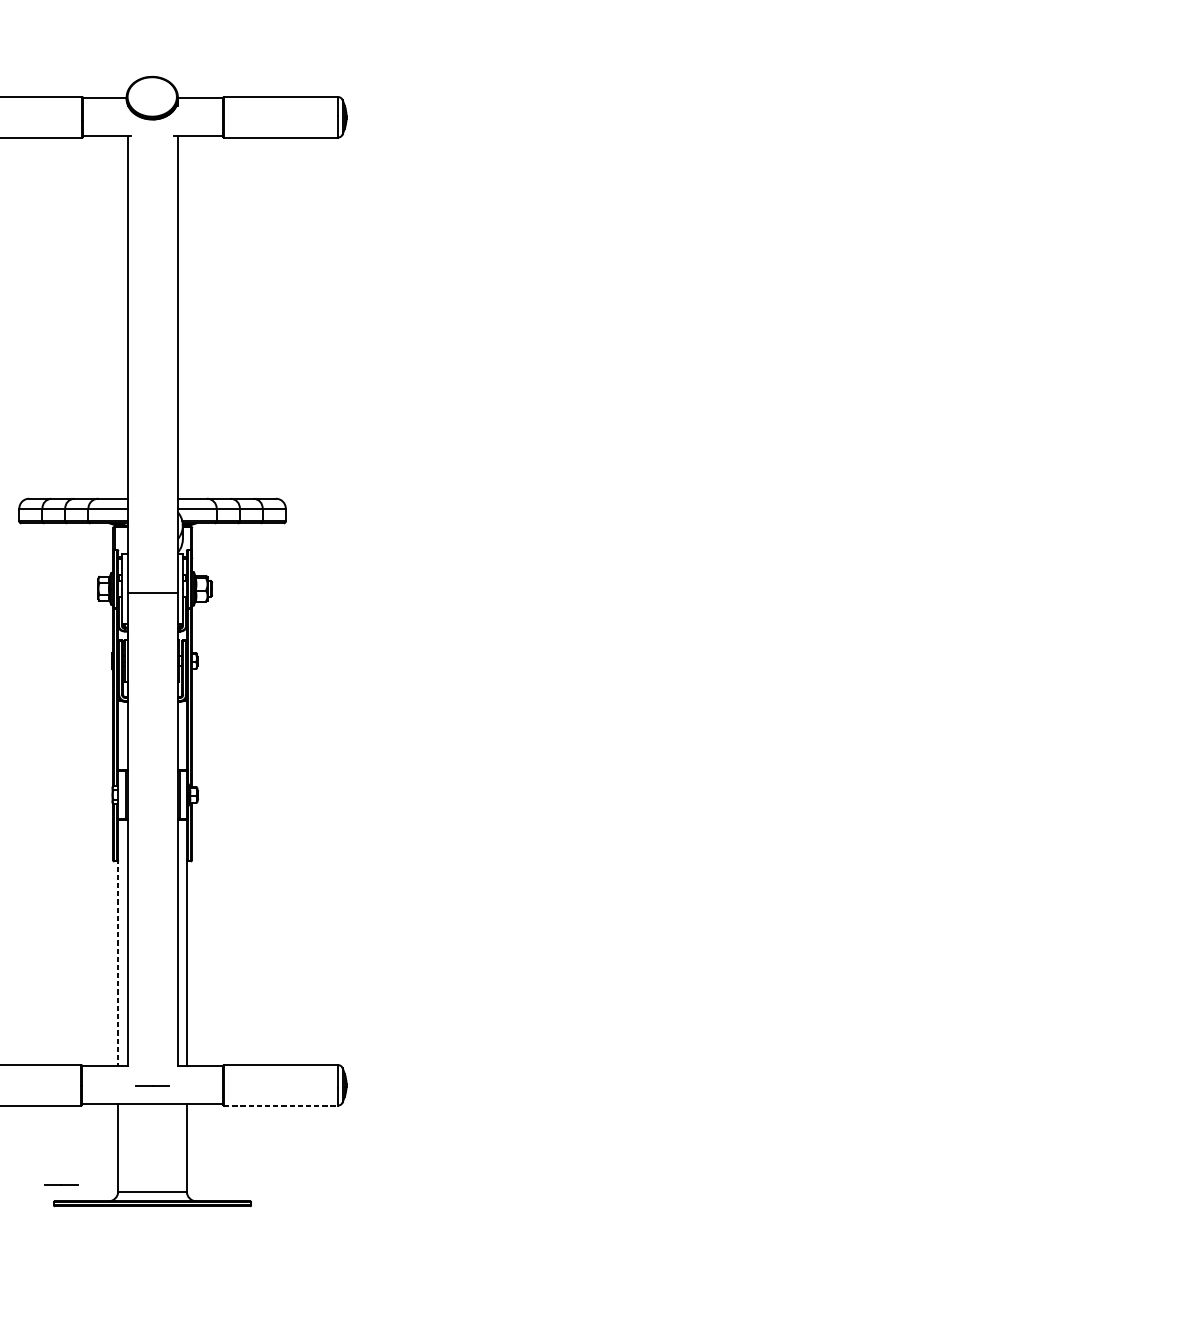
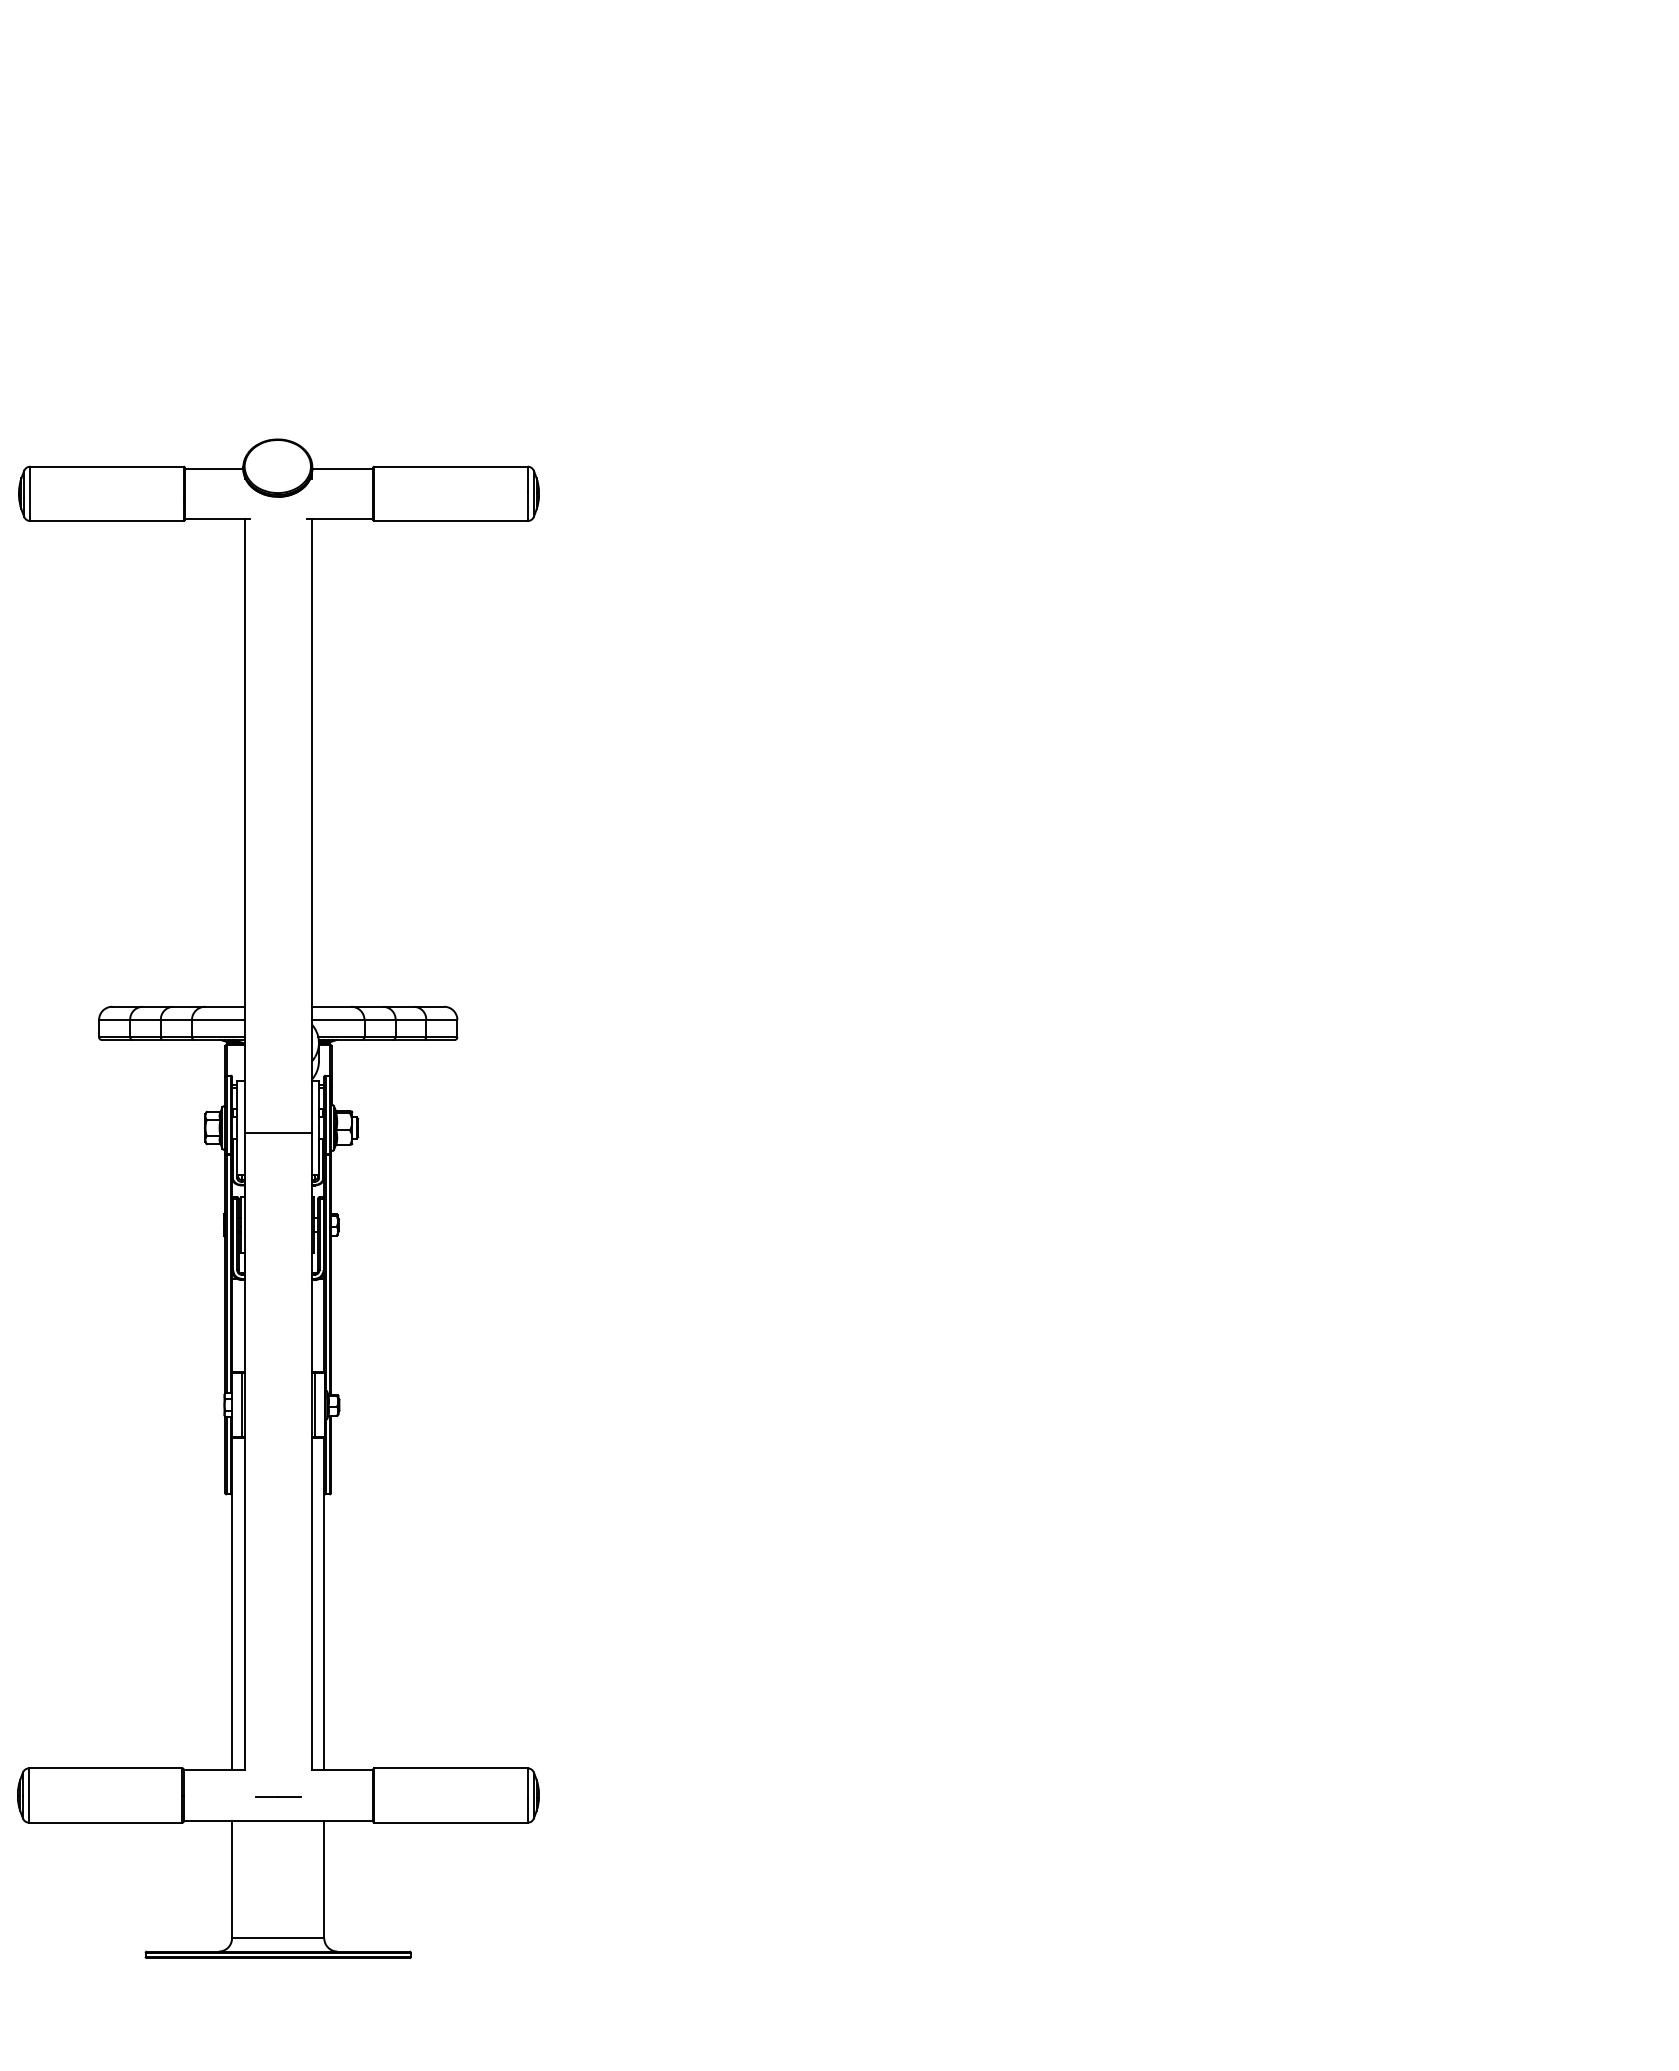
line: (118, 962) -> (232, 1630), dashed -> solid
line: (281, 1105) -> (451, 1822), dashed -> solid
line: (61, 1184) -> (155, 1929), removed

